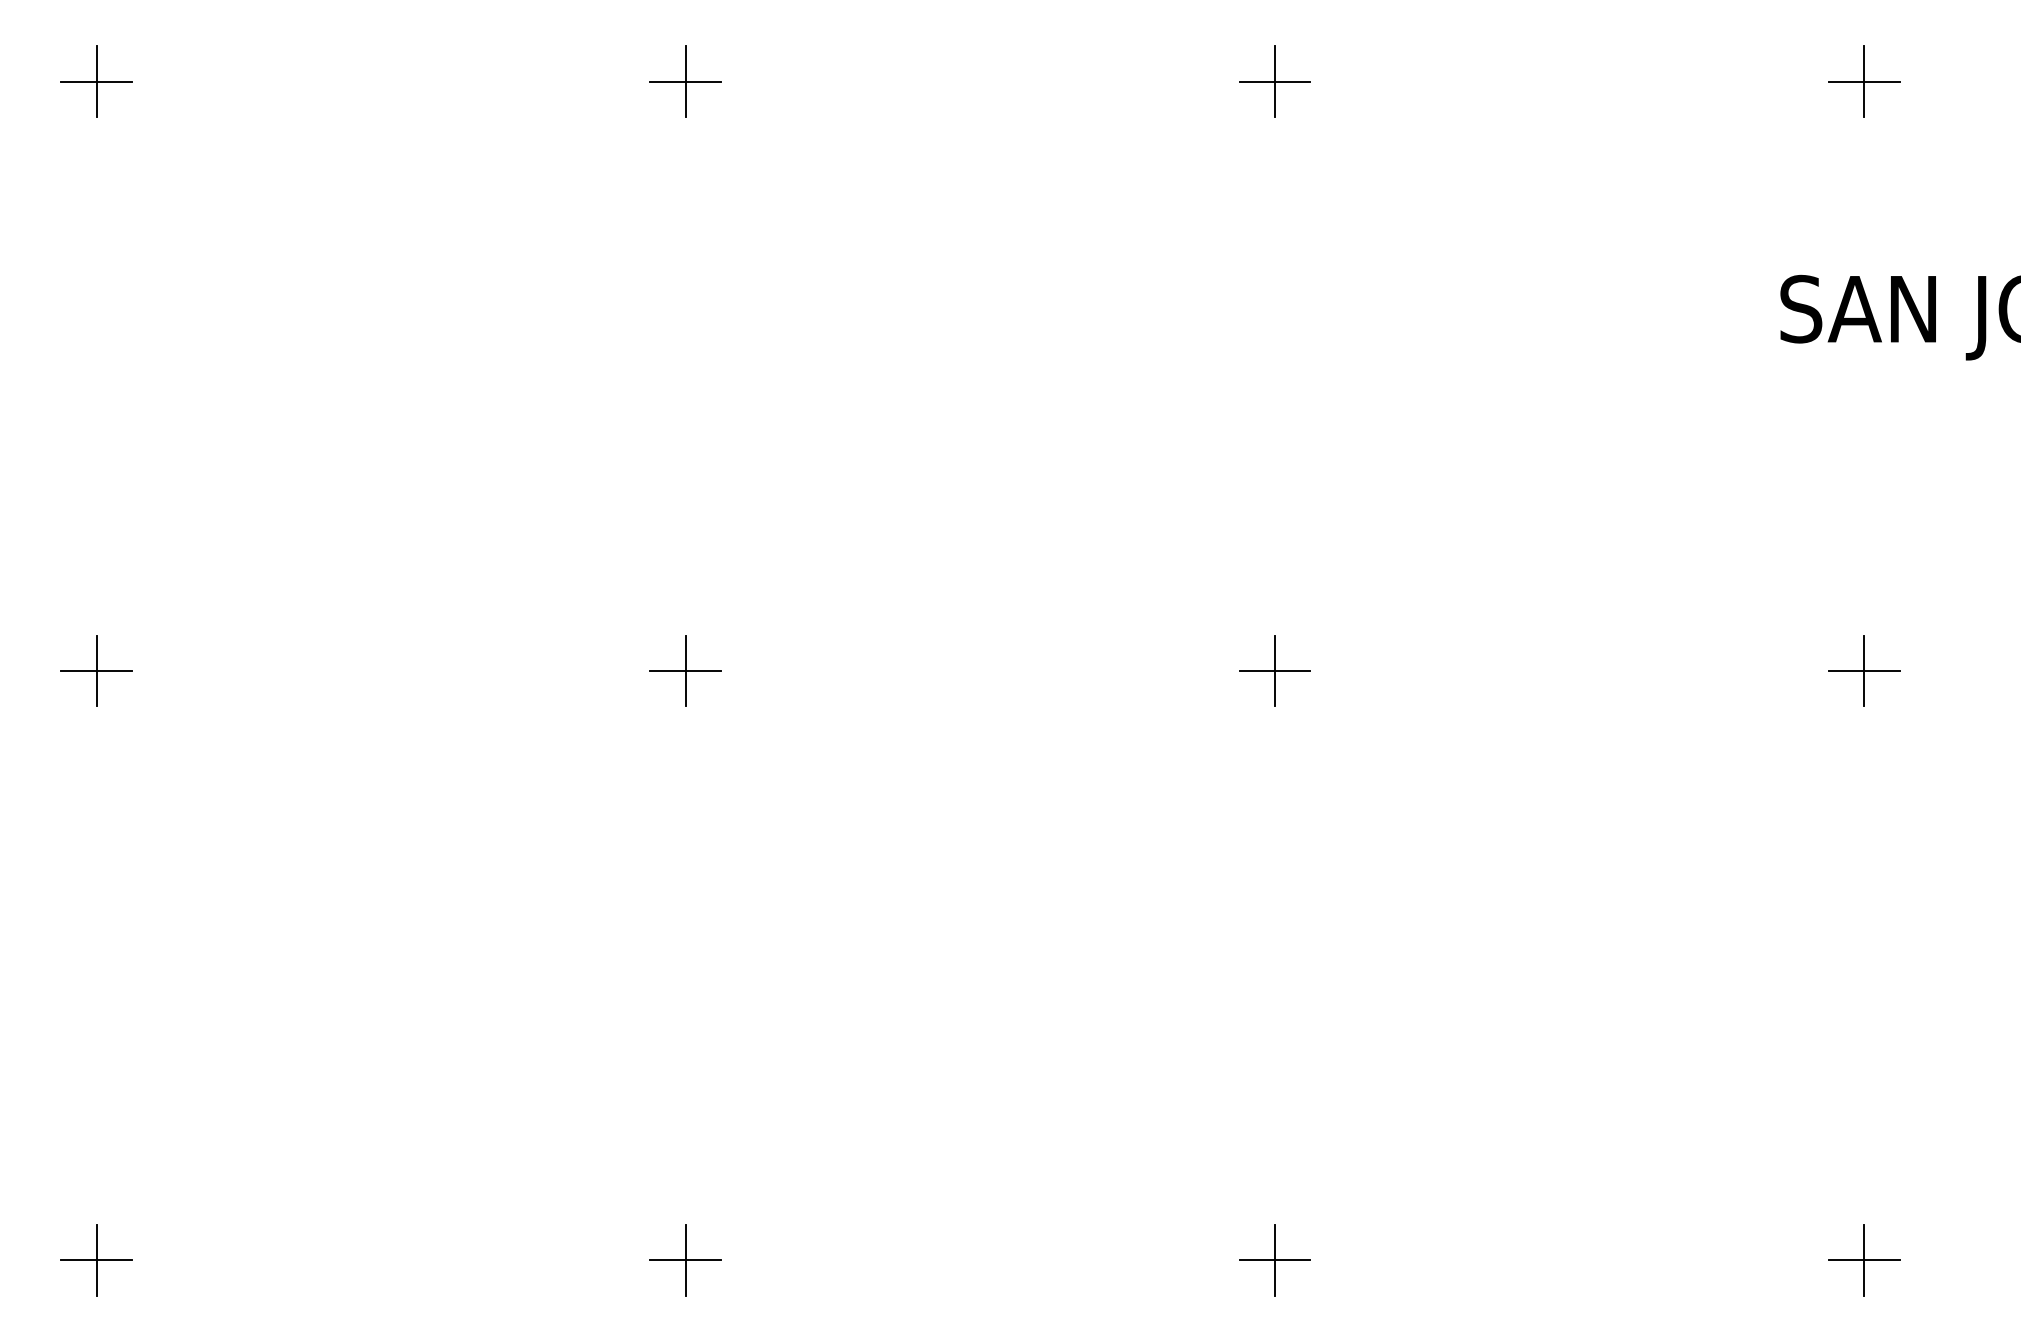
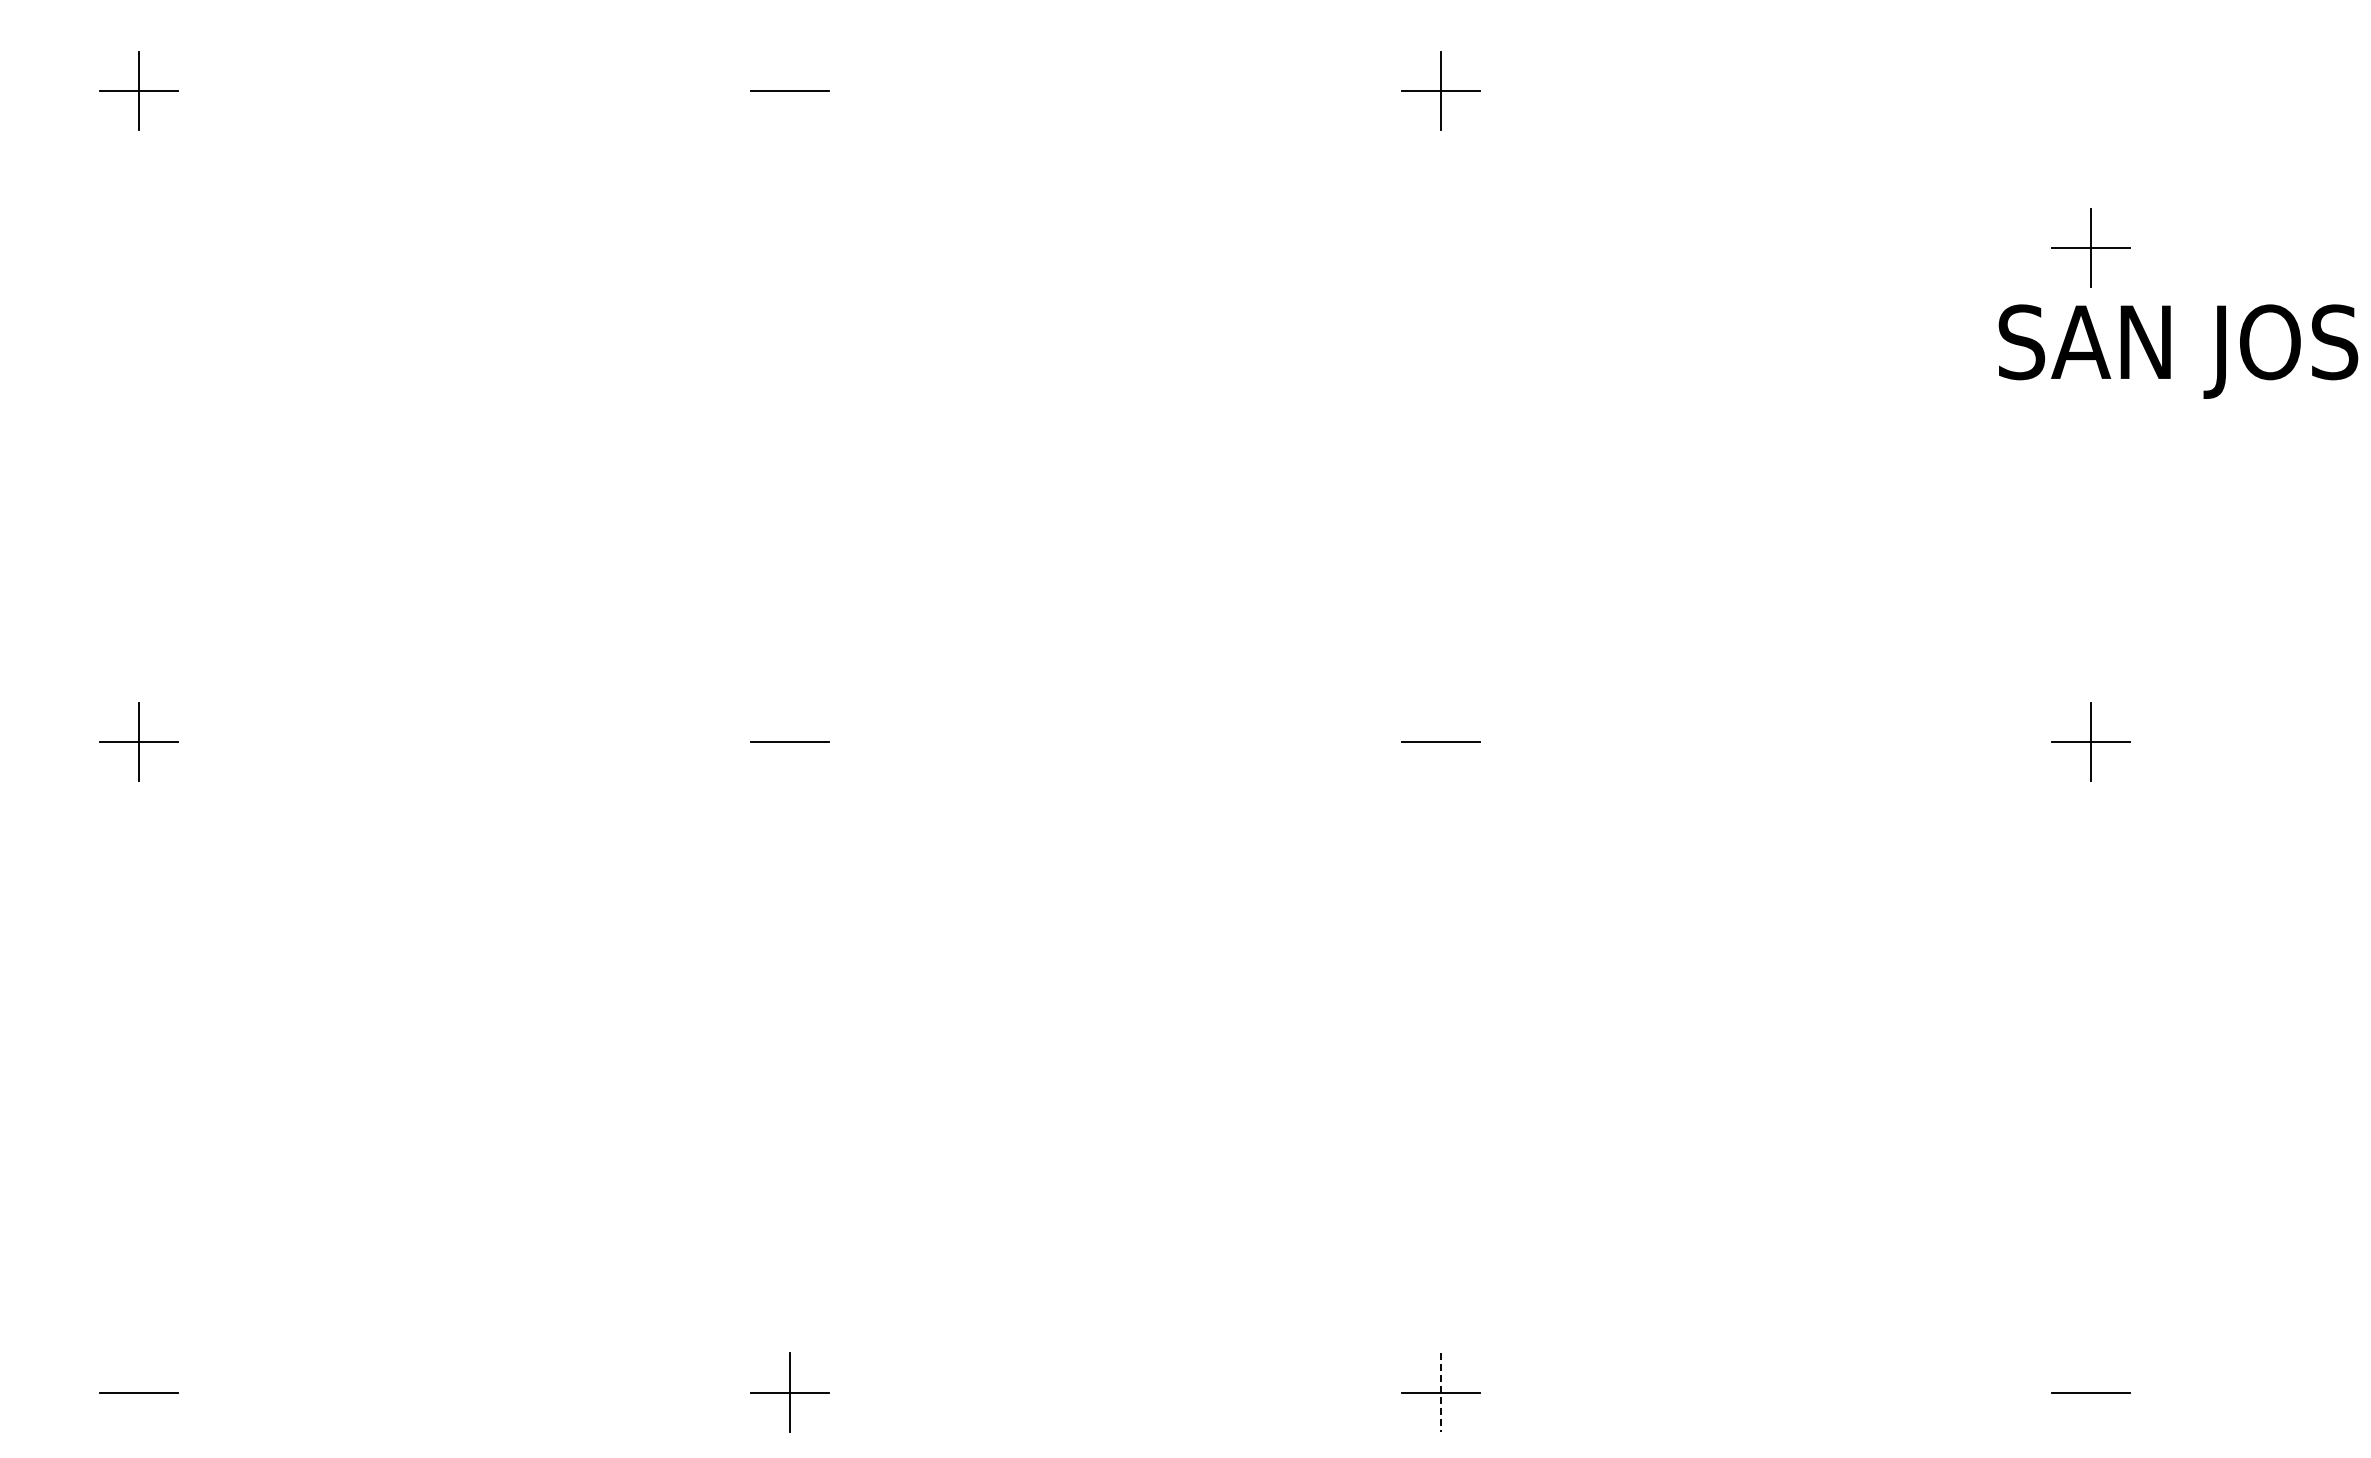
part: (1863, 81) -> (2090, 247), moved
line: (686, 82) -> (790, 91), removed
line: (686, 670) -> (790, 741), removed
line: (1274, 670) -> (1440, 741), removed
line: (96, 1260) -> (139, 1392), removed
line: (1274, 1260) -> (1440, 1392), solid -> dashed
line: (1864, 1260) -> (2091, 1392), removed

